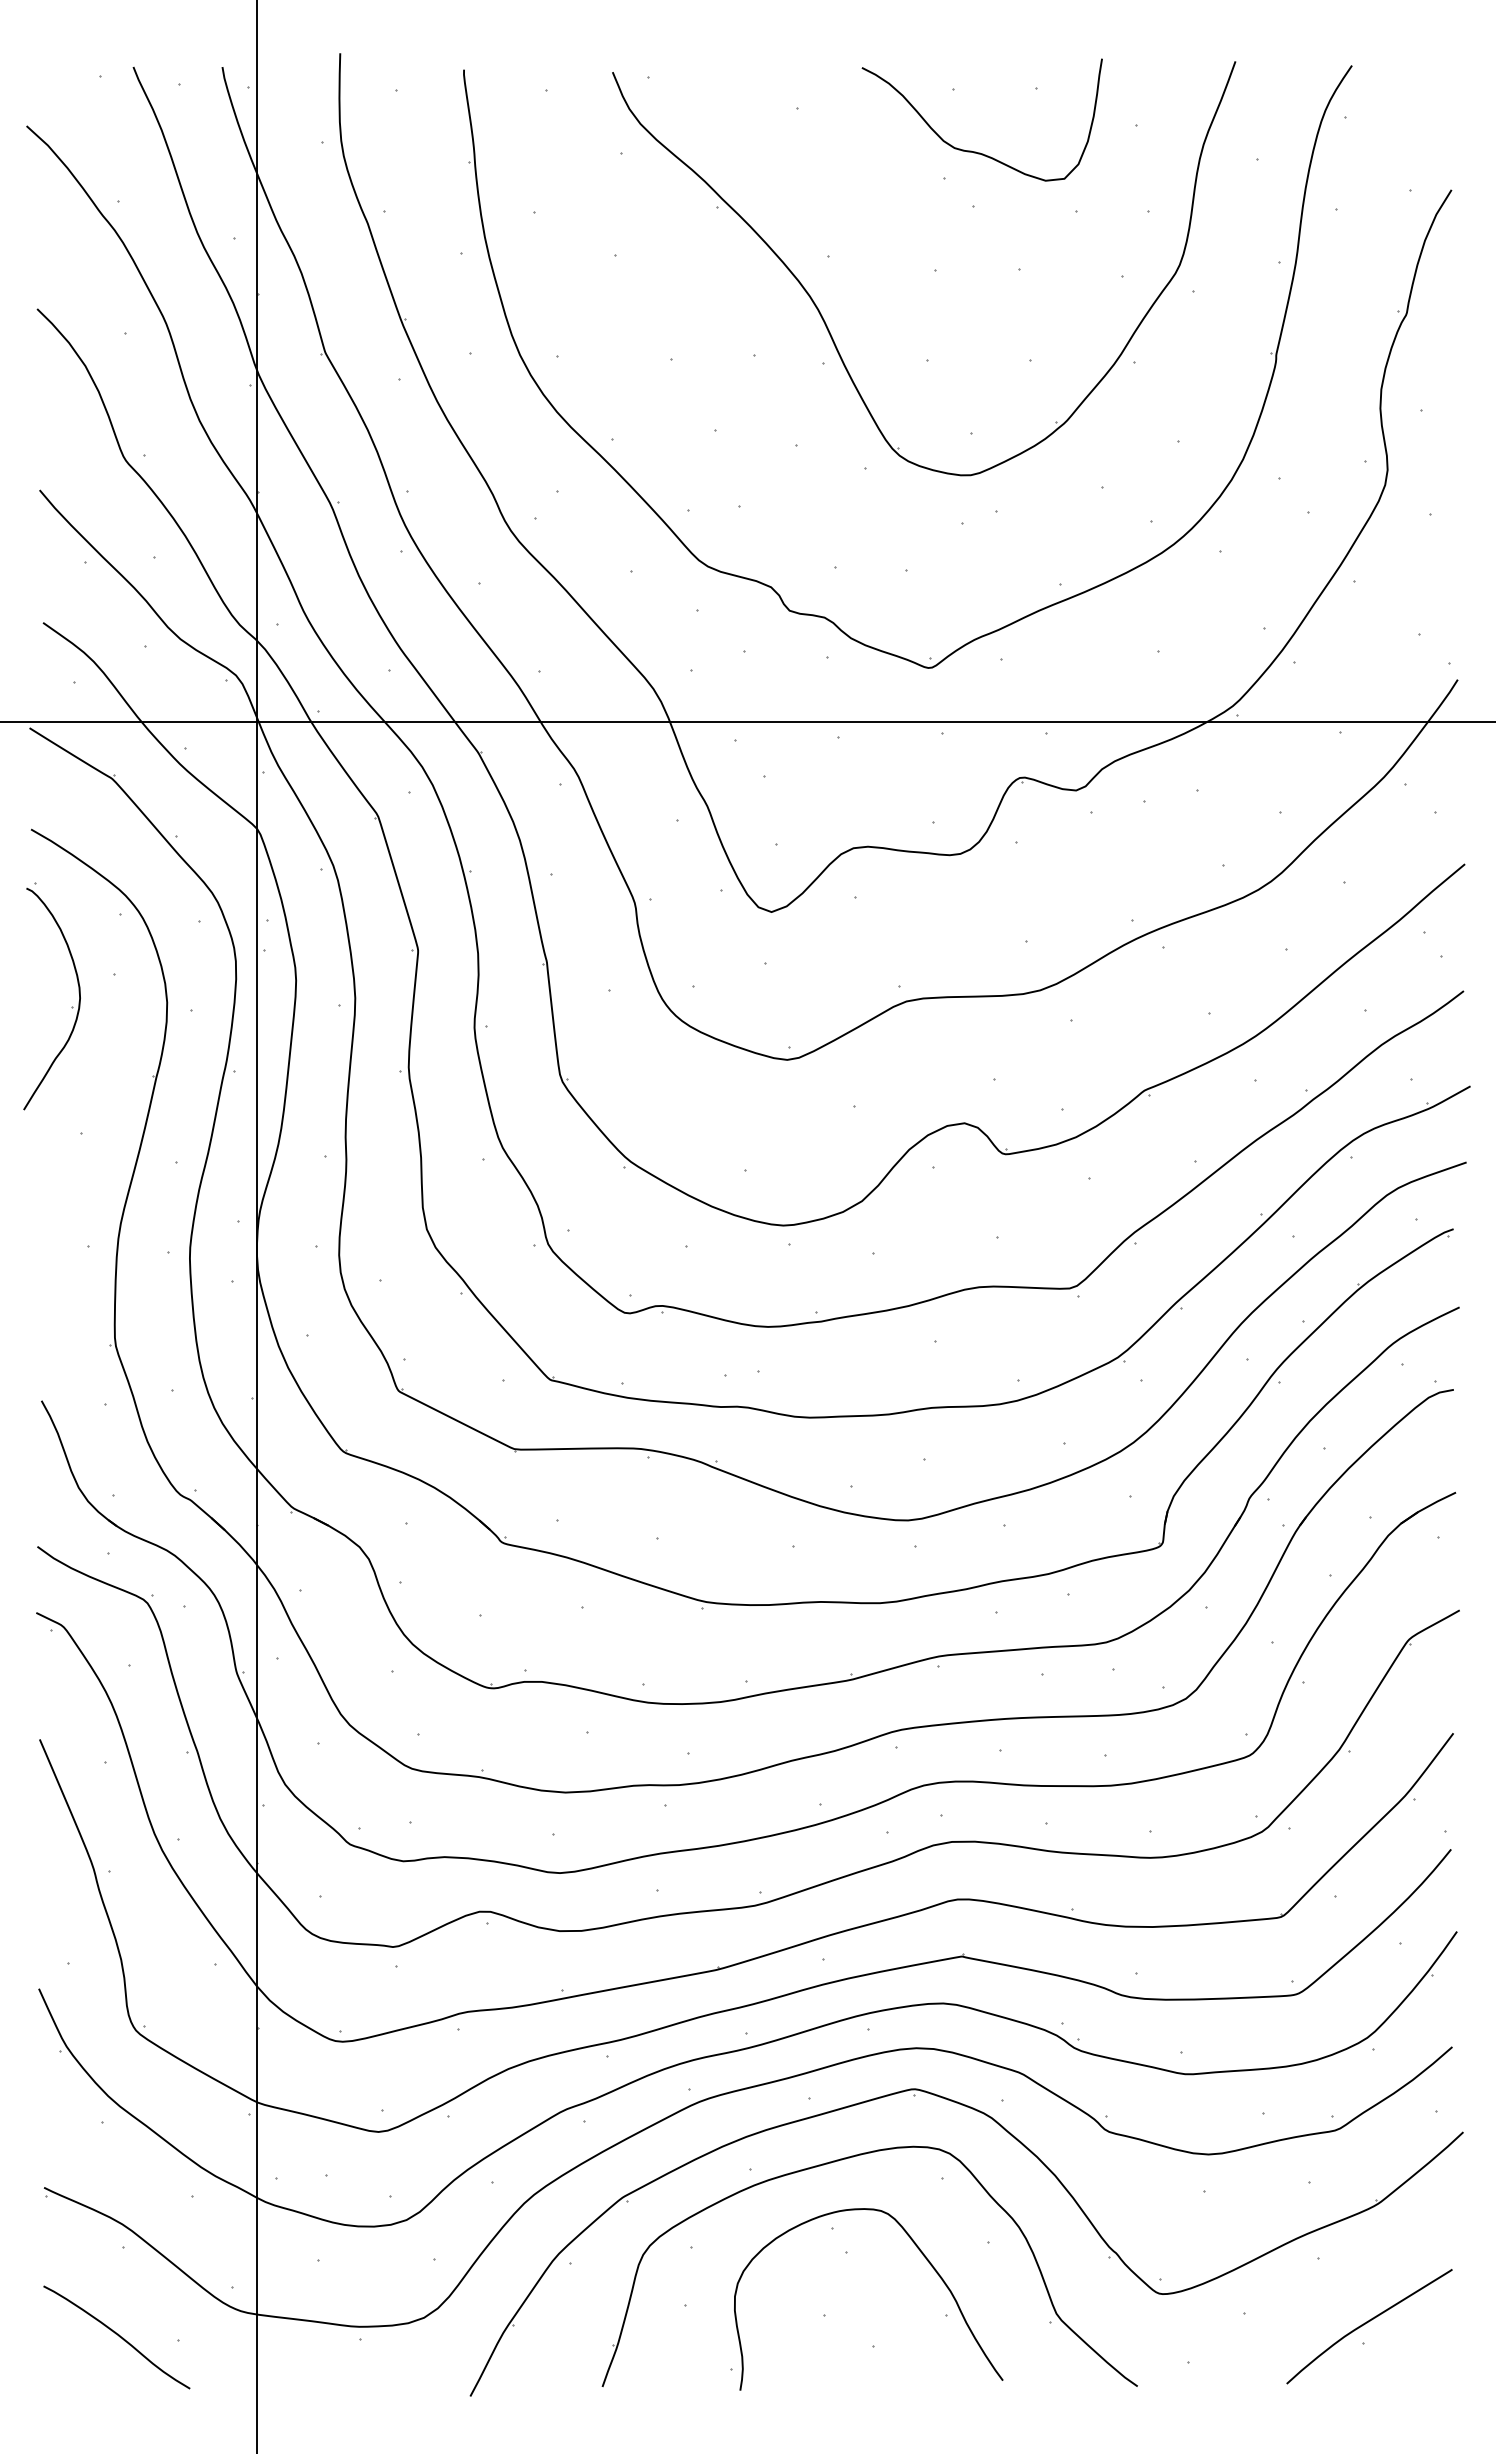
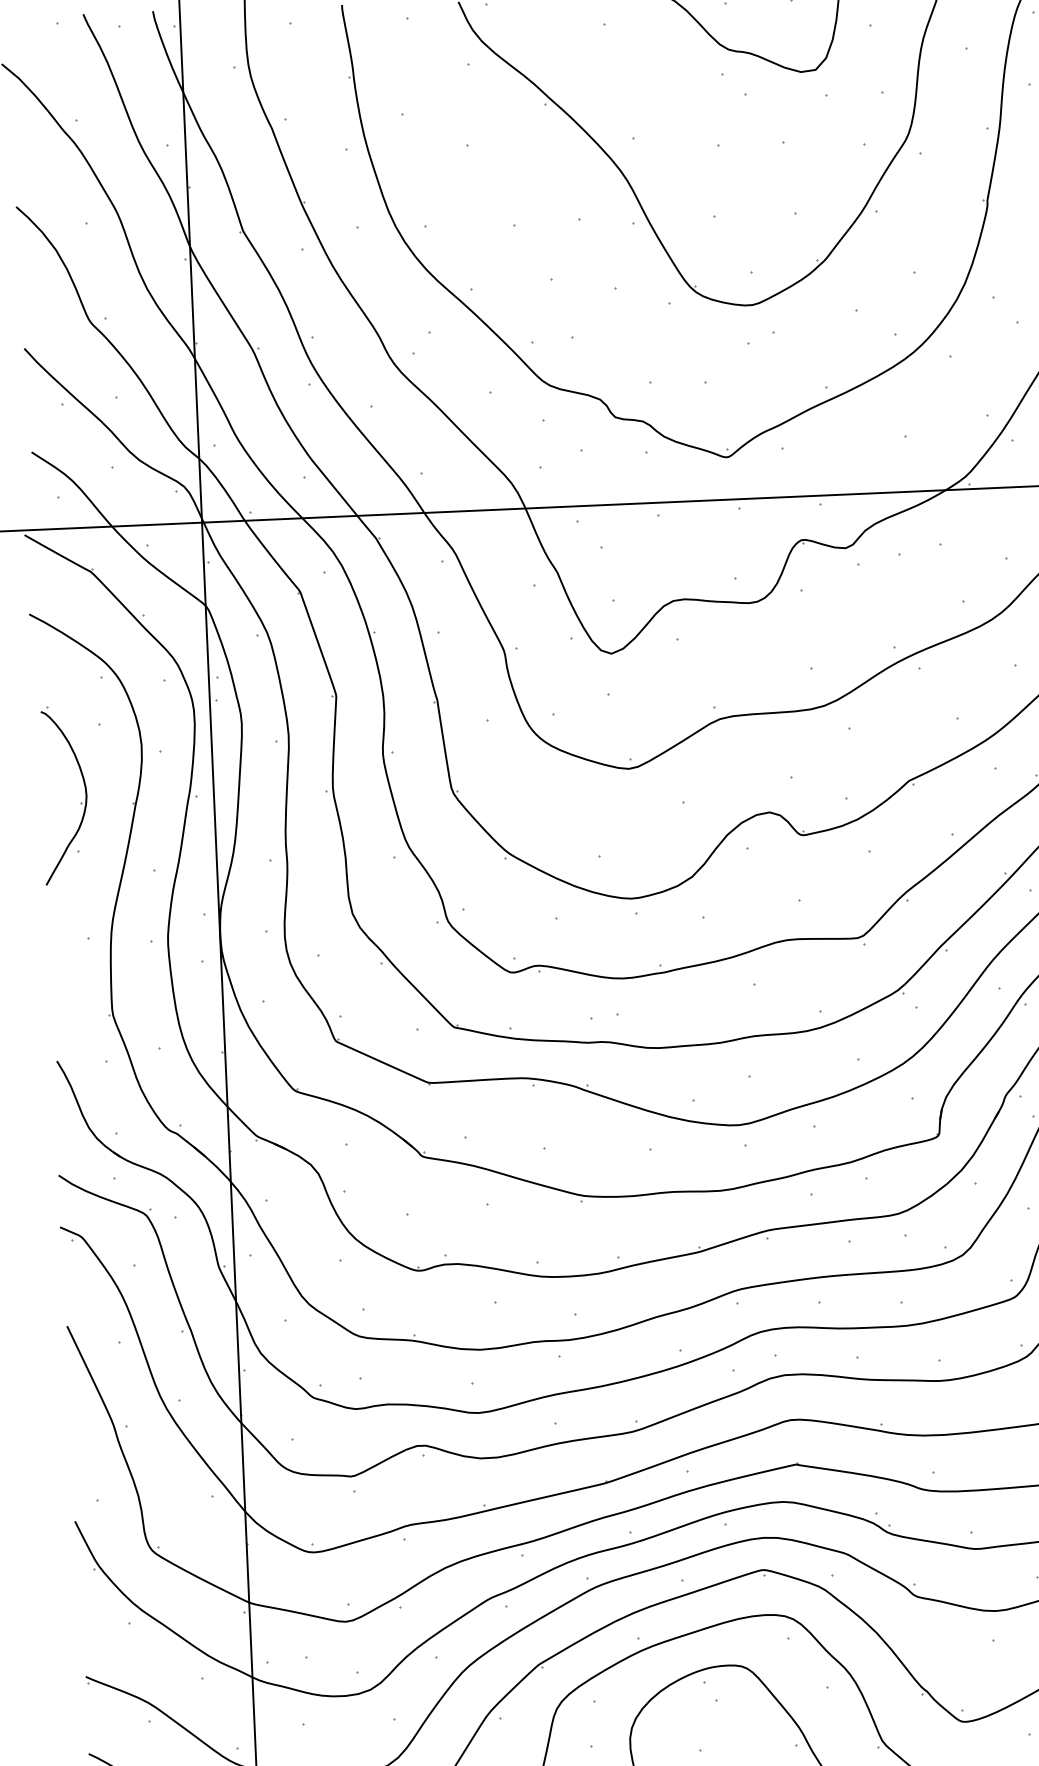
part: (71, 1007) -> (80, 803), moved

